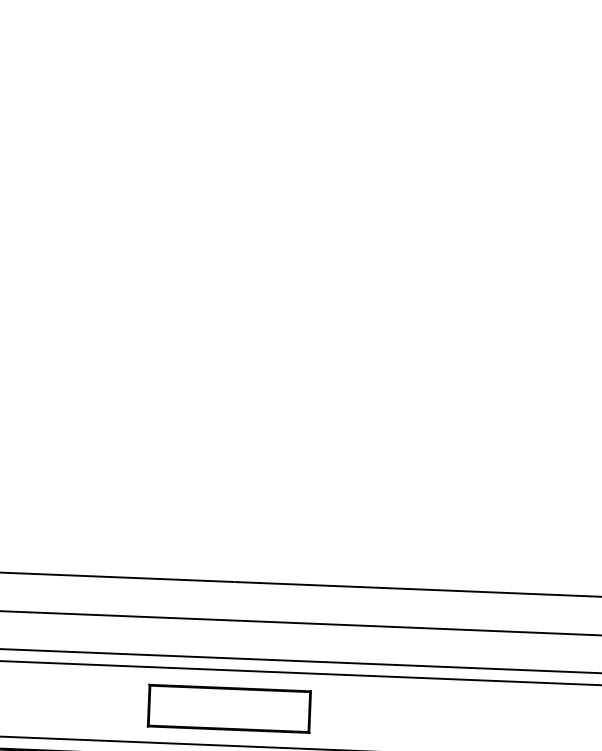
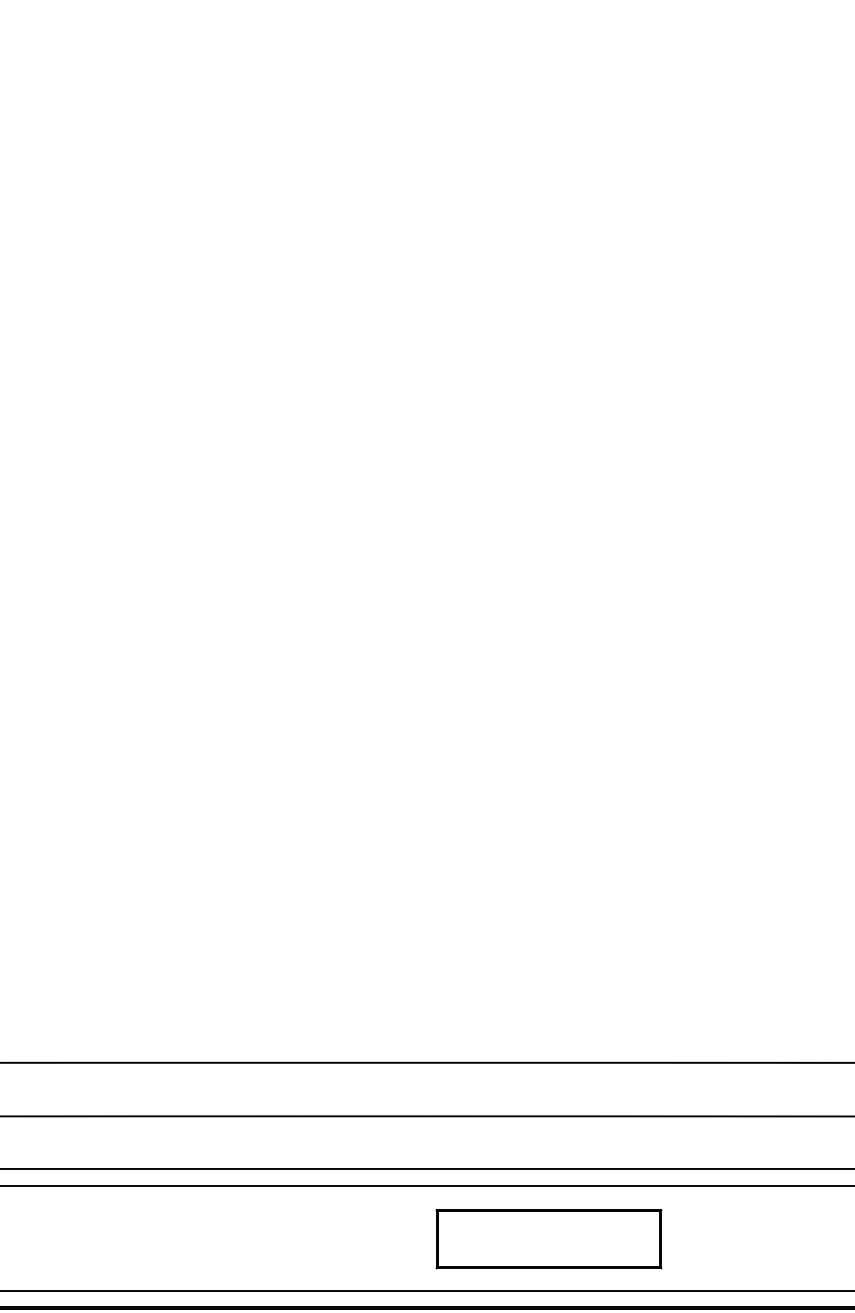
part: (229, 709) -> (548, 1239), moved

